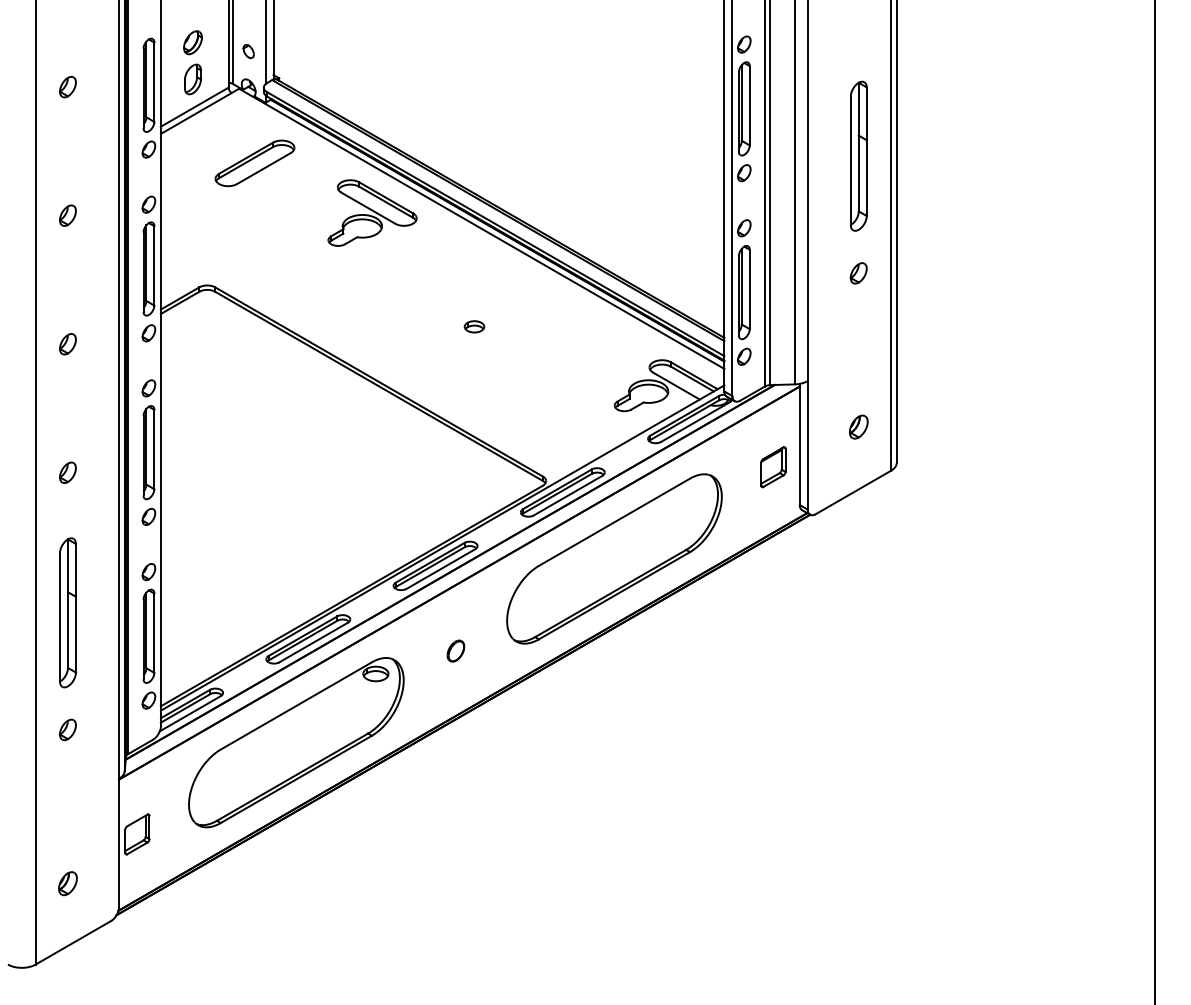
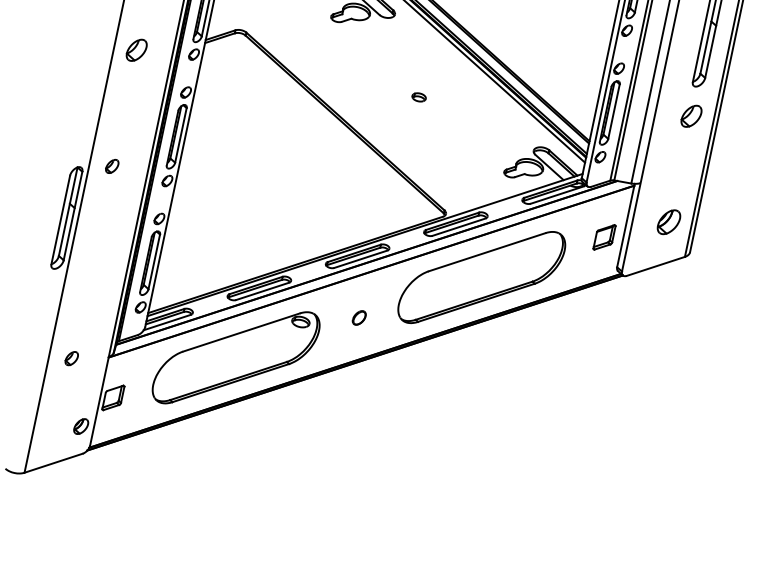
part: (858, 273) -> (691, 116), size x1.6
part: (67, 344) -> (136, 50), size x1.6
part: (858, 426) -> (668, 221), size x1.6
part: (67, 472) -> (112, 166), moved
part: (67, 612) -> (66, 217), moved
part: (67, 729) -> (71, 358), moved
part: (67, 883) -> (80, 426), moved

